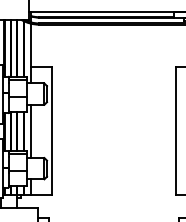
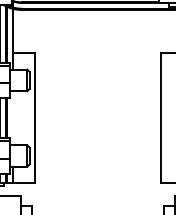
line: (30, 131) -> (13, 118), removed

